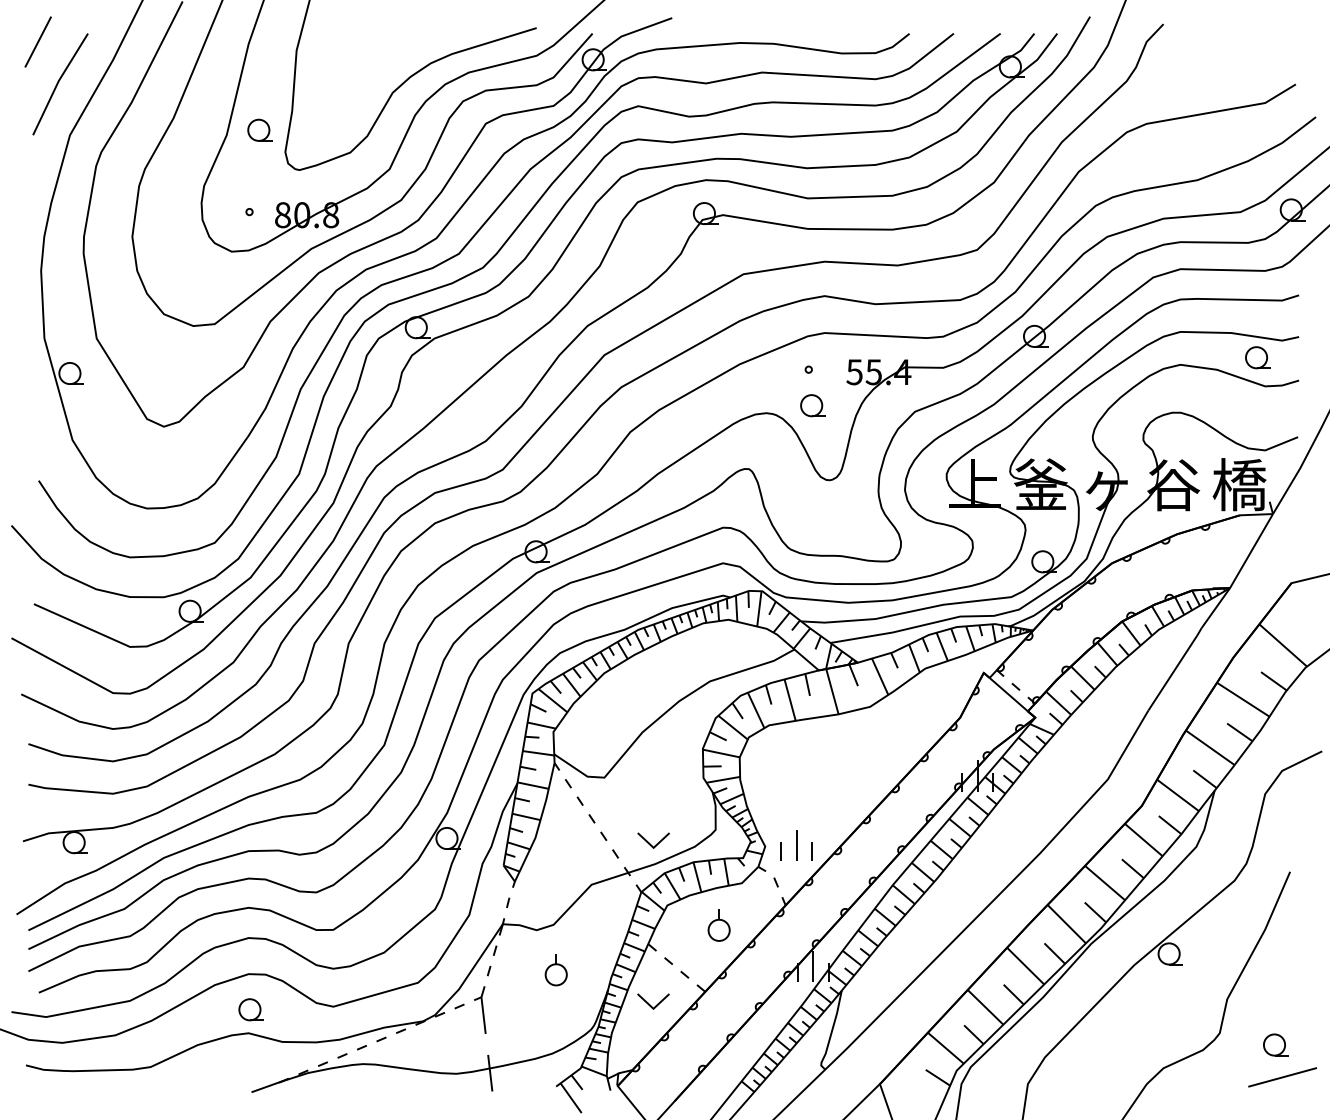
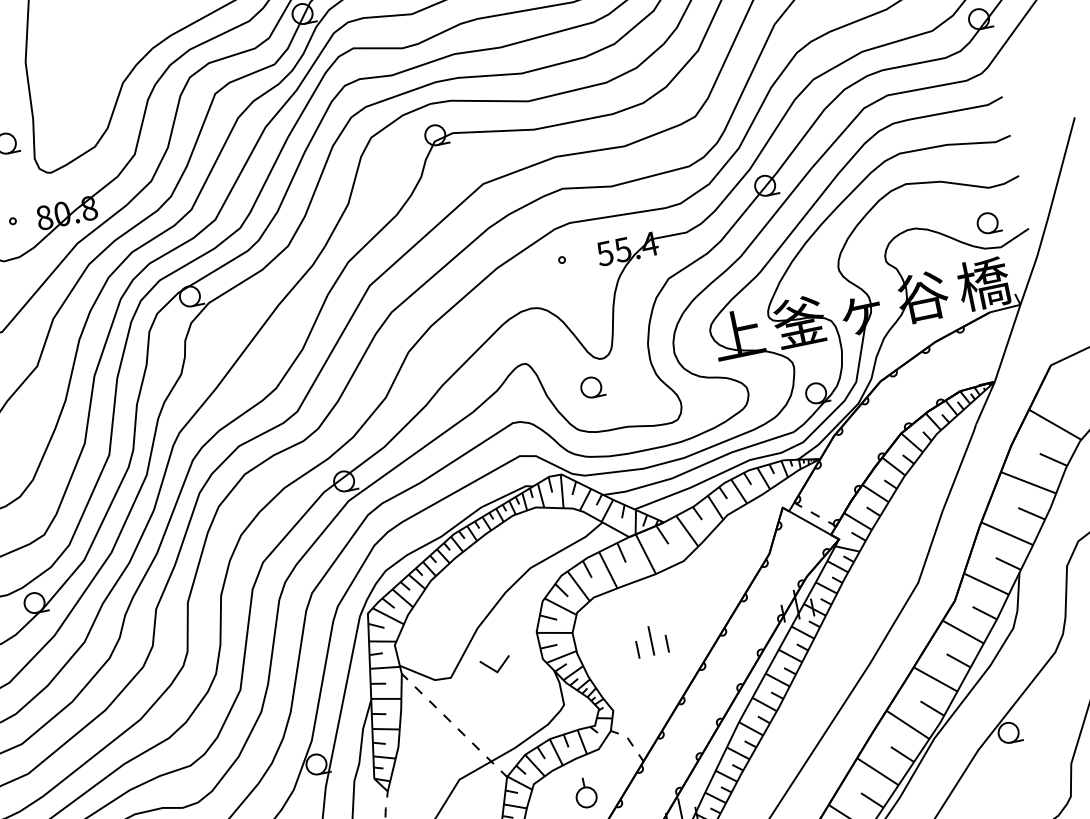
part: (1257, 357) -> (988, 222), moved
part: (812, 405) -> (592, 387), moved
part: (653, 840) -> (495, 665), moved
part: (796, 845) -> (651, 640), moved

